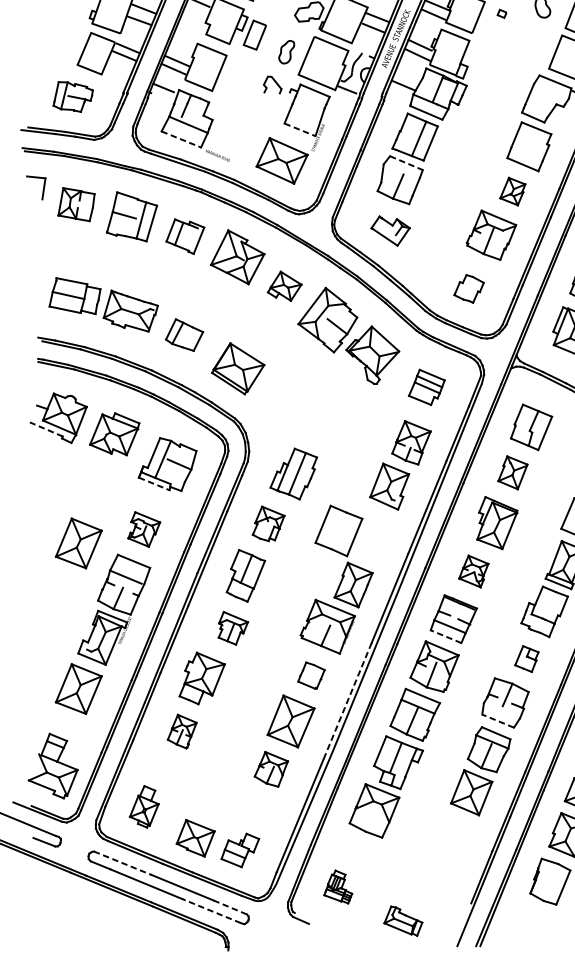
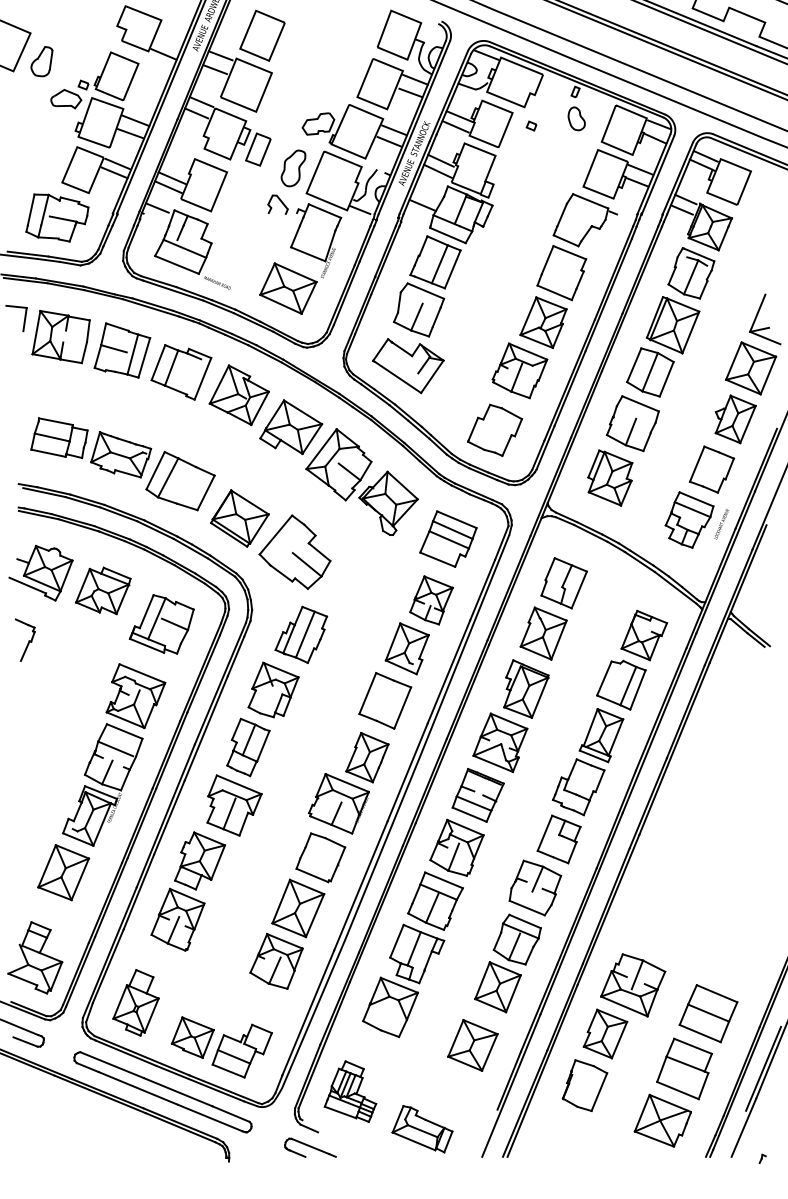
part: (286, 52) -> (293, 168), size x1.43
part: (73, 96) -> (57, 217), size x1.43
line: (300, 130) -> (308, 254), dashed -> solid
line: (181, 139) -> (177, 264), dashed -> solid
line: (406, 163) -> (425, 291), dashed -> solid
part: (512, 191) -> (543, 322), size x1.67
part: (75, 204) -> (60, 336), size x1.43
part: (390, 231) -> (408, 366), size x1.67
part: (185, 236) -> (181, 372), size x1.43
part: (284, 286) -> (291, 427), size x1.67
part: (469, 288) -> (495, 429), size x1.67
part: (184, 335) -> (180, 481), size x1.67
part: (426, 386) -> (448, 538), size x1.43
part: (287, 398) -> (294, 551), added
line: (46, 429) -> (27, 585), dashed -> solid
part: (512, 472) -> (543, 633), size x1.43
part: (43, 478) -> (24, 639), added
line: (154, 484) -> (147, 646), dashed -> solid
part: (268, 523) -> (273, 689), size x1.43
part: (143, 529) -> (135, 696), size x1.67
part: (339, 530) -> (385, 700), moved
part: (78, 543) -> (63, 711), removed
part: (473, 571) -> (500, 742), size x1.67
part: (233, 628) -> (234, 805), size x1.67
line: (445, 636) -> (469, 814), dashed -> solid
part: (526, 659) -> (558, 839), size x1.67
part: (311, 675) -> (320, 857), size x1.67
line: (347, 701) -> (360, 886), dashed -> solid
line: (498, 721) -> (527, 908), dashed -> solid
part: (181, 731) -> (177, 919), size x1.67
part: (271, 769) -> (276, 961), size x1.43
part: (143, 806) -> (135, 1002), size x1.43
part: (448, 845) -> (472, 1045), added
part: (239, 849) -> (241, 1050), size x1.43
line: (123, 863) -> (112, 1065), dashed -> solid
part: (338, 887) -> (350, 1091), size x1.67
line: (230, 907) -> (231, 1114), dashed -> solid
line: (210, 910) -> (209, 1117), dashed -> solid
part: (403, 921) -> (422, 1129), size x1.43
part: (302, 937) -> (310, 1147), added

